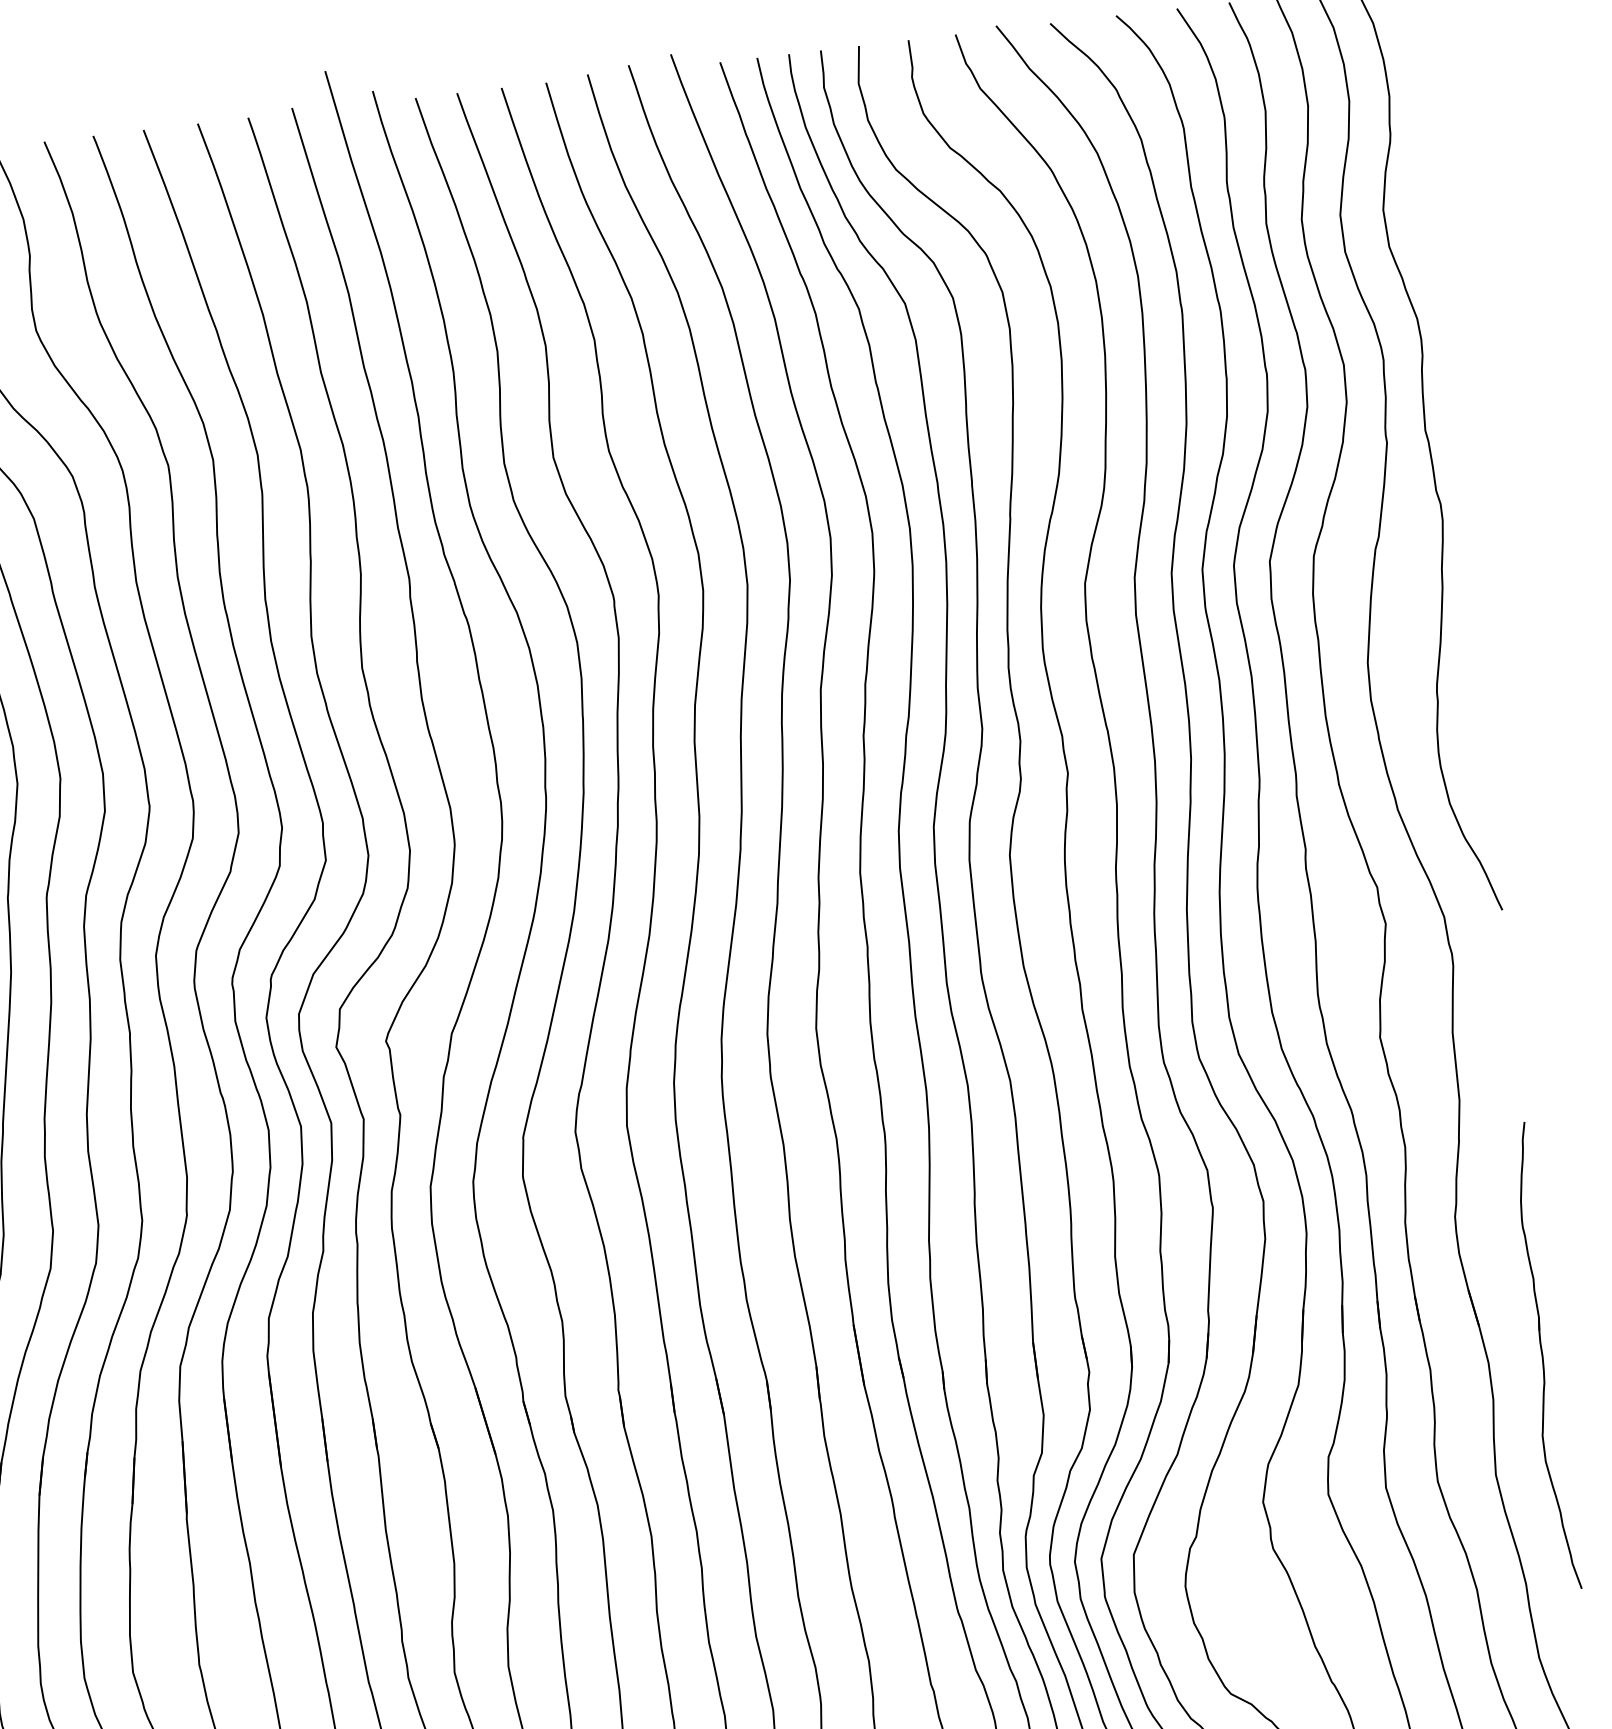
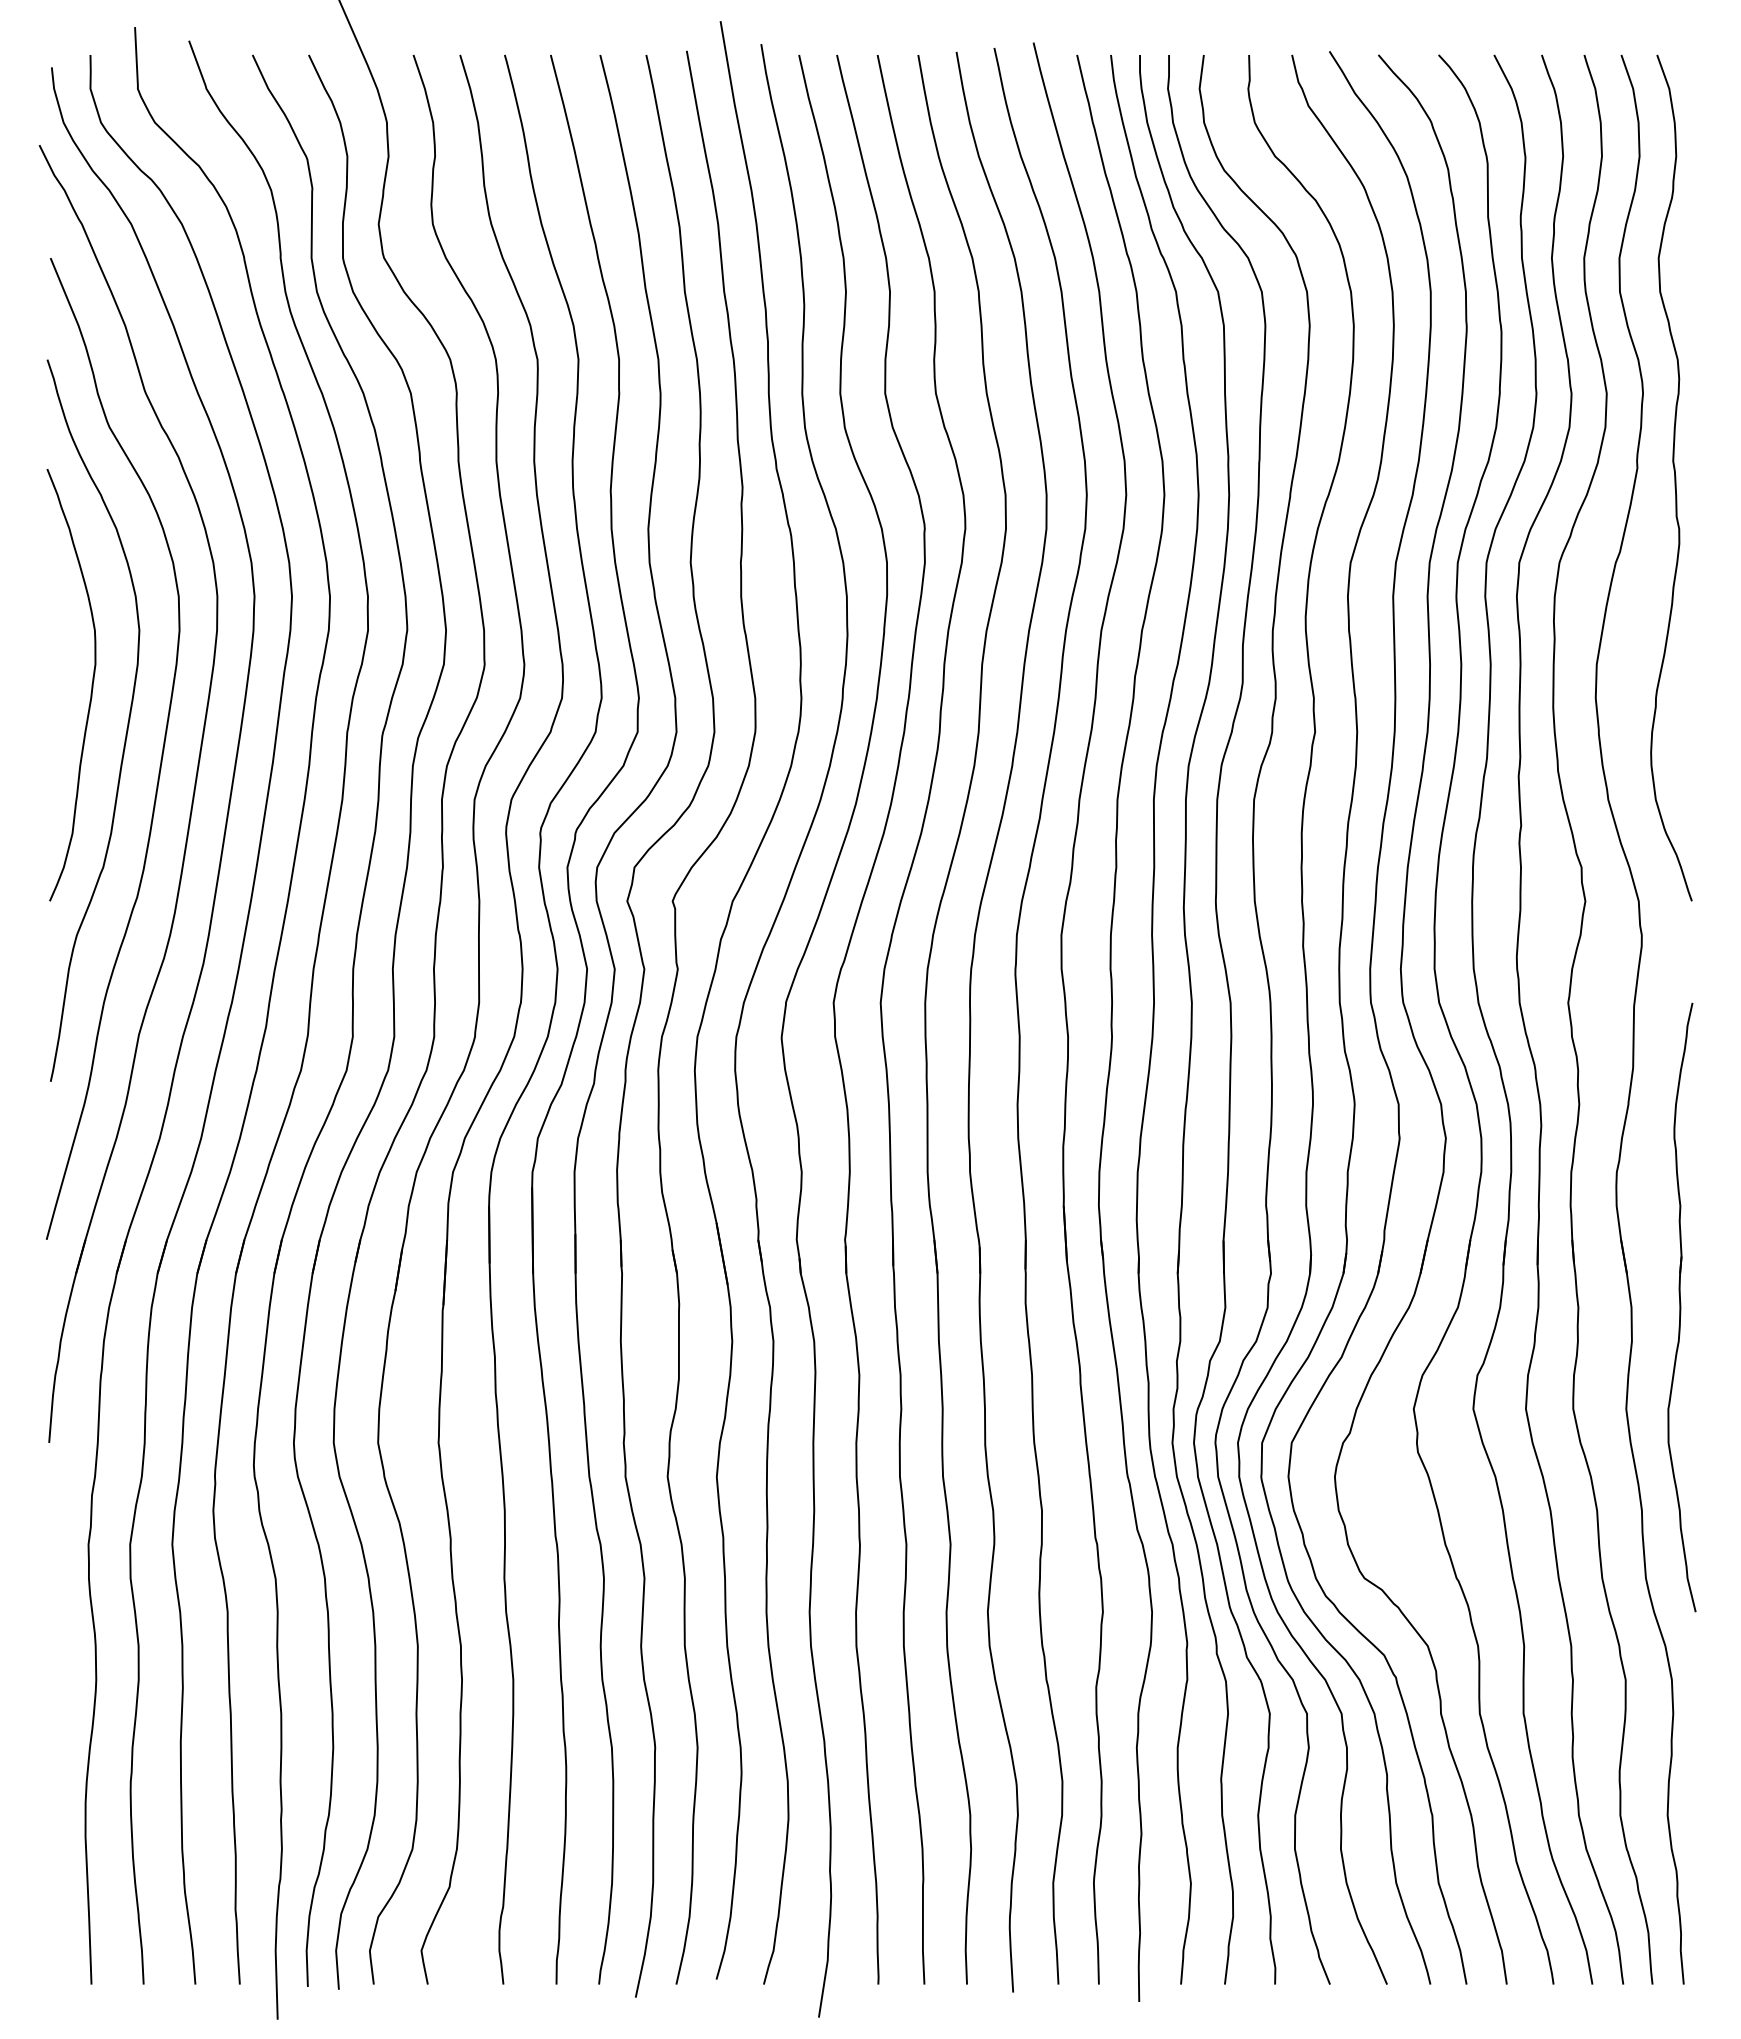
part: (1543, 1356) -> (1681, 1307), size x1.43

